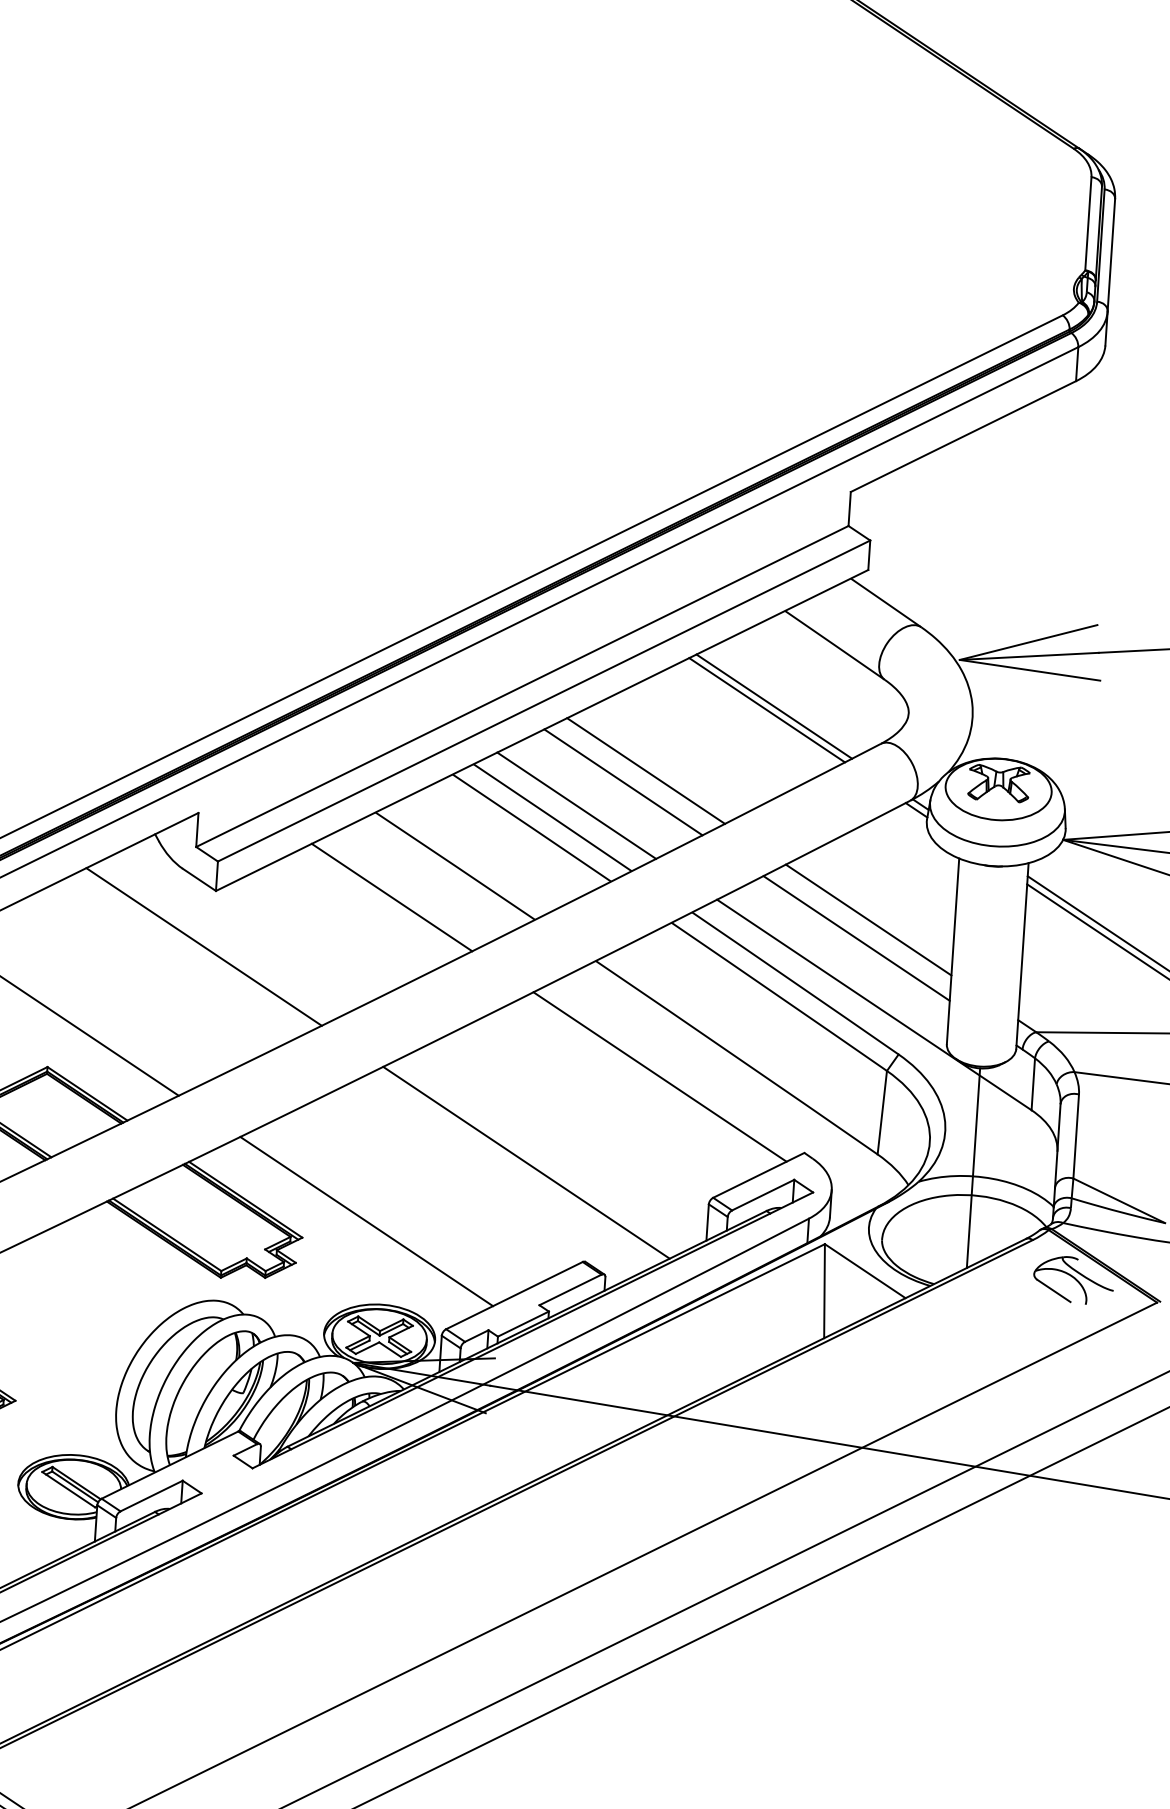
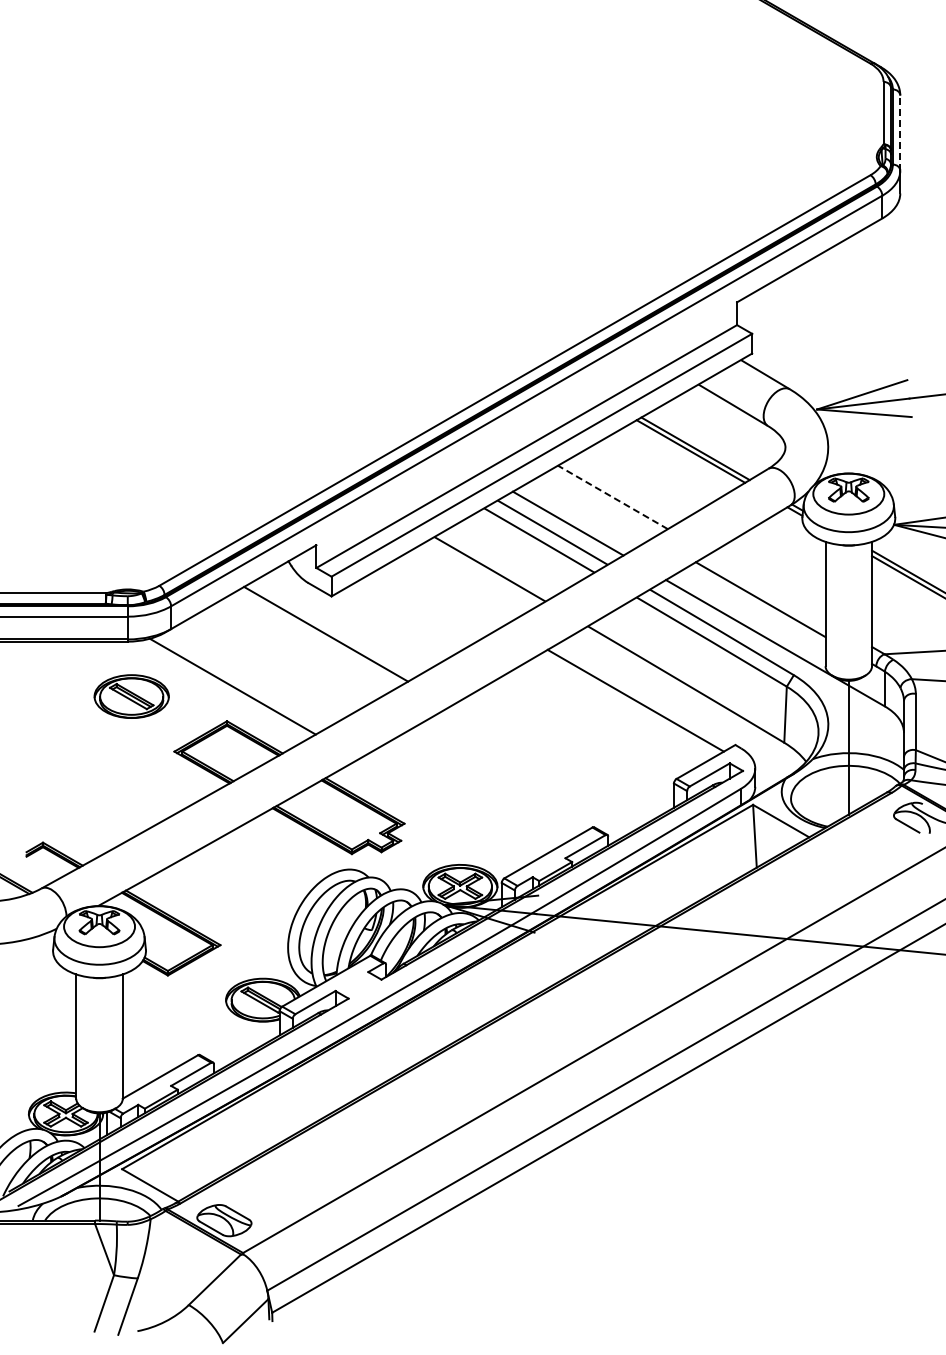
line: (1111, 256) -> (900, 133), solid -> dashed
line: (645, 771) -> (612, 497), solid -> dashed
line: (623, 781) -> (598, 505), removed
line: (392, 896) -> (449, 592), removed
line: (868, 919) -> (767, 586), removed
line: (526, 1162) -> (550, 763), removed
line: (366, 1220) -> (446, 809), removed

